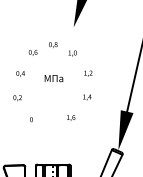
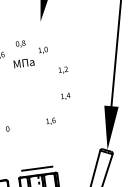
text: (53, 78) -> (23, 63), moved
line: (52, 158) -> (36, 168), added

